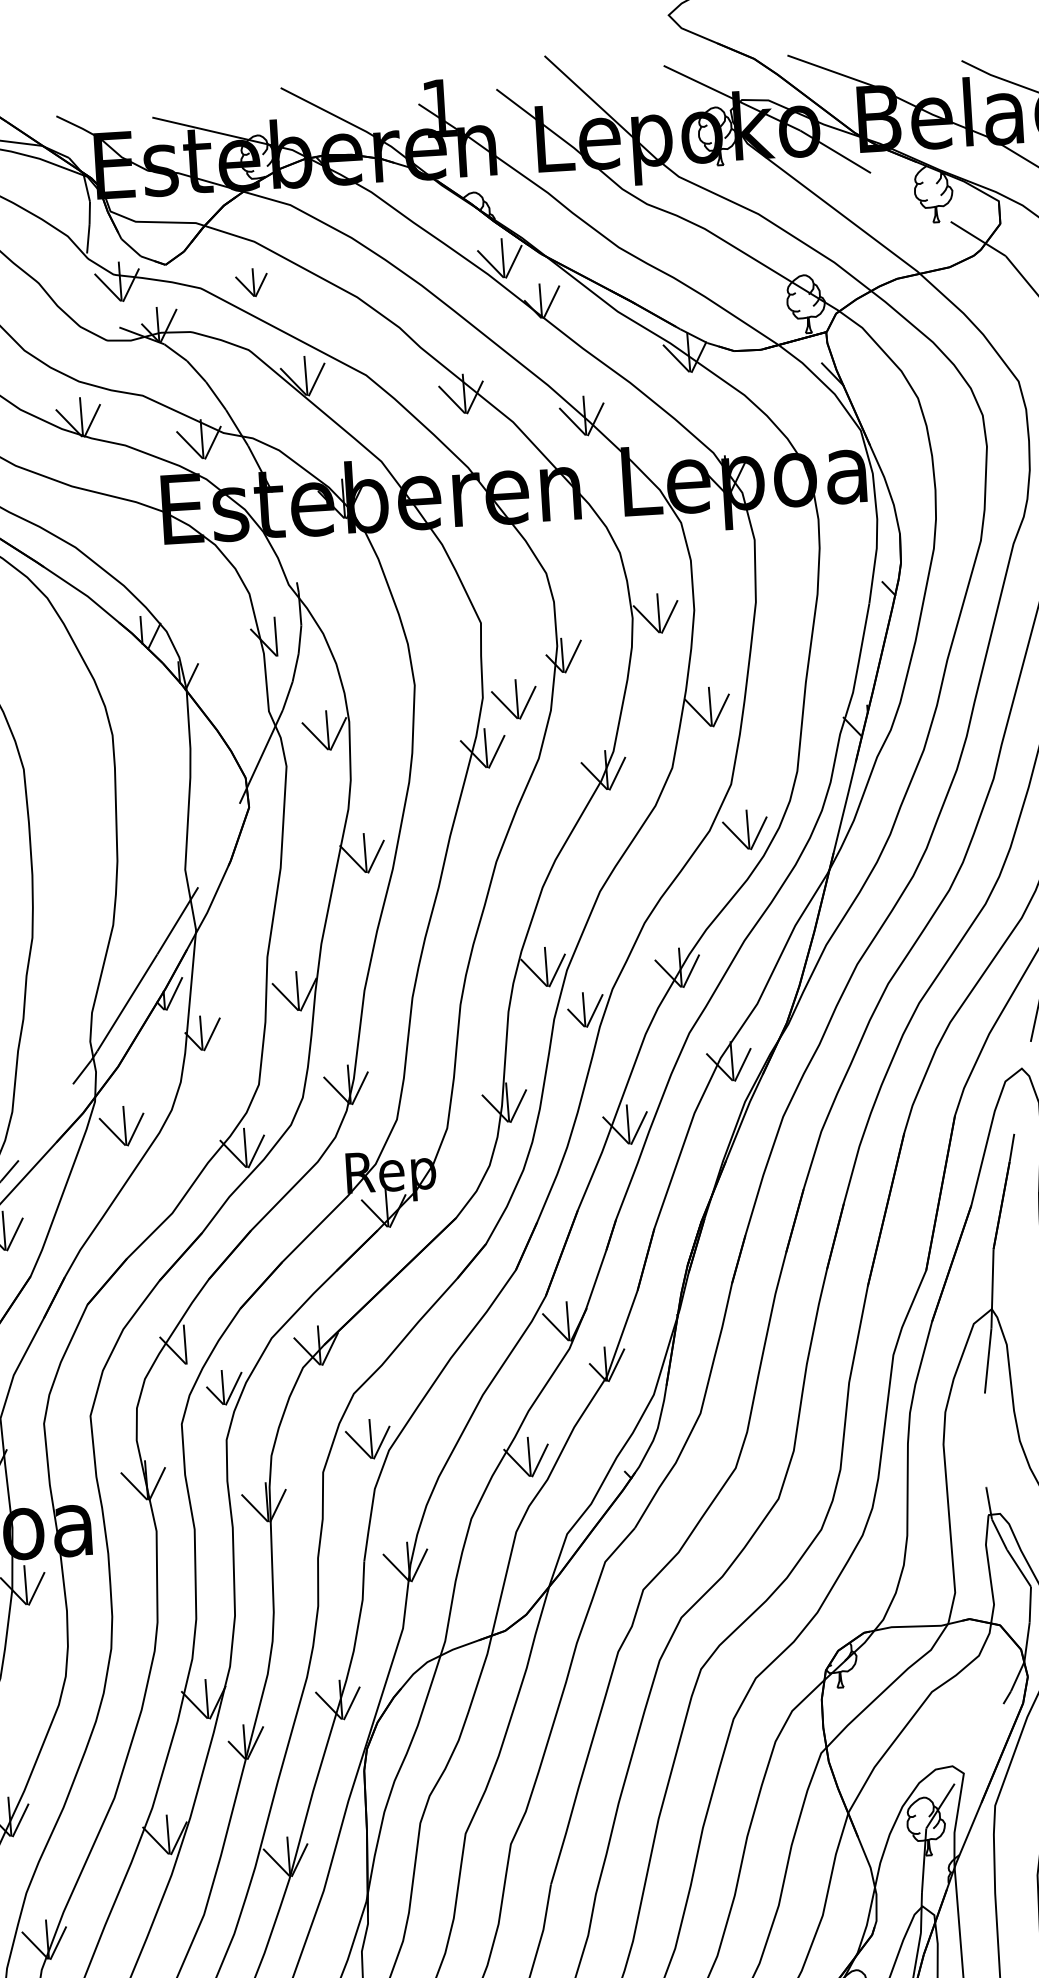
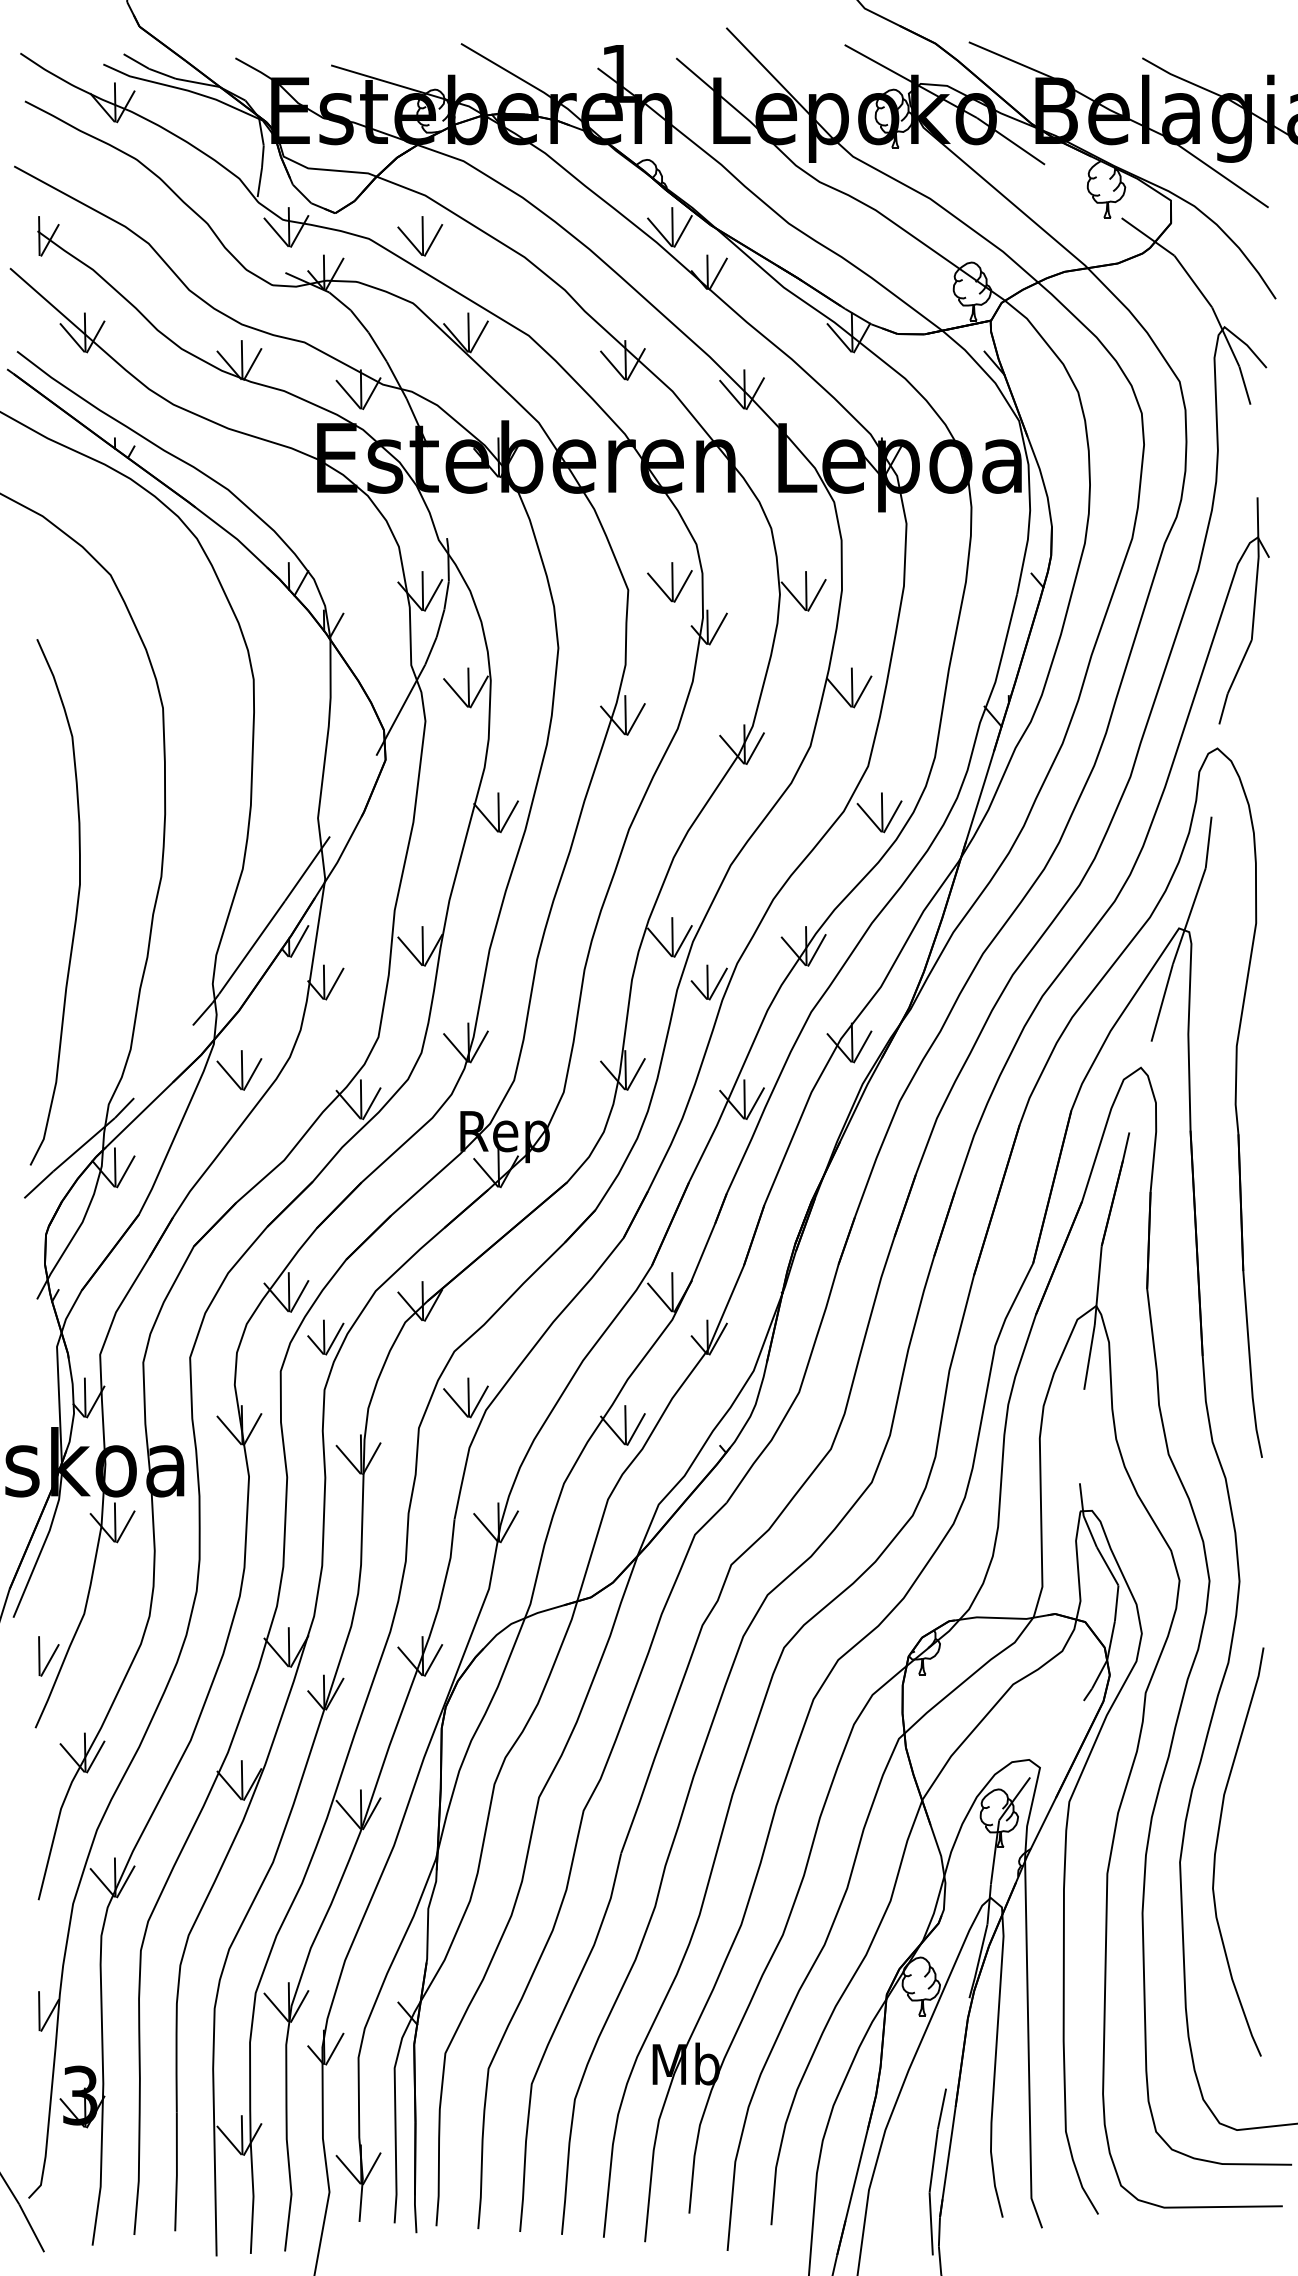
part: (251, 282) -> (420, 236), size x1.43
line: (286, 640) -> (433, 595), added
part: (513, 699) -> (669, 582), moved
line: (195, 1348) -> (299, 1296), added

